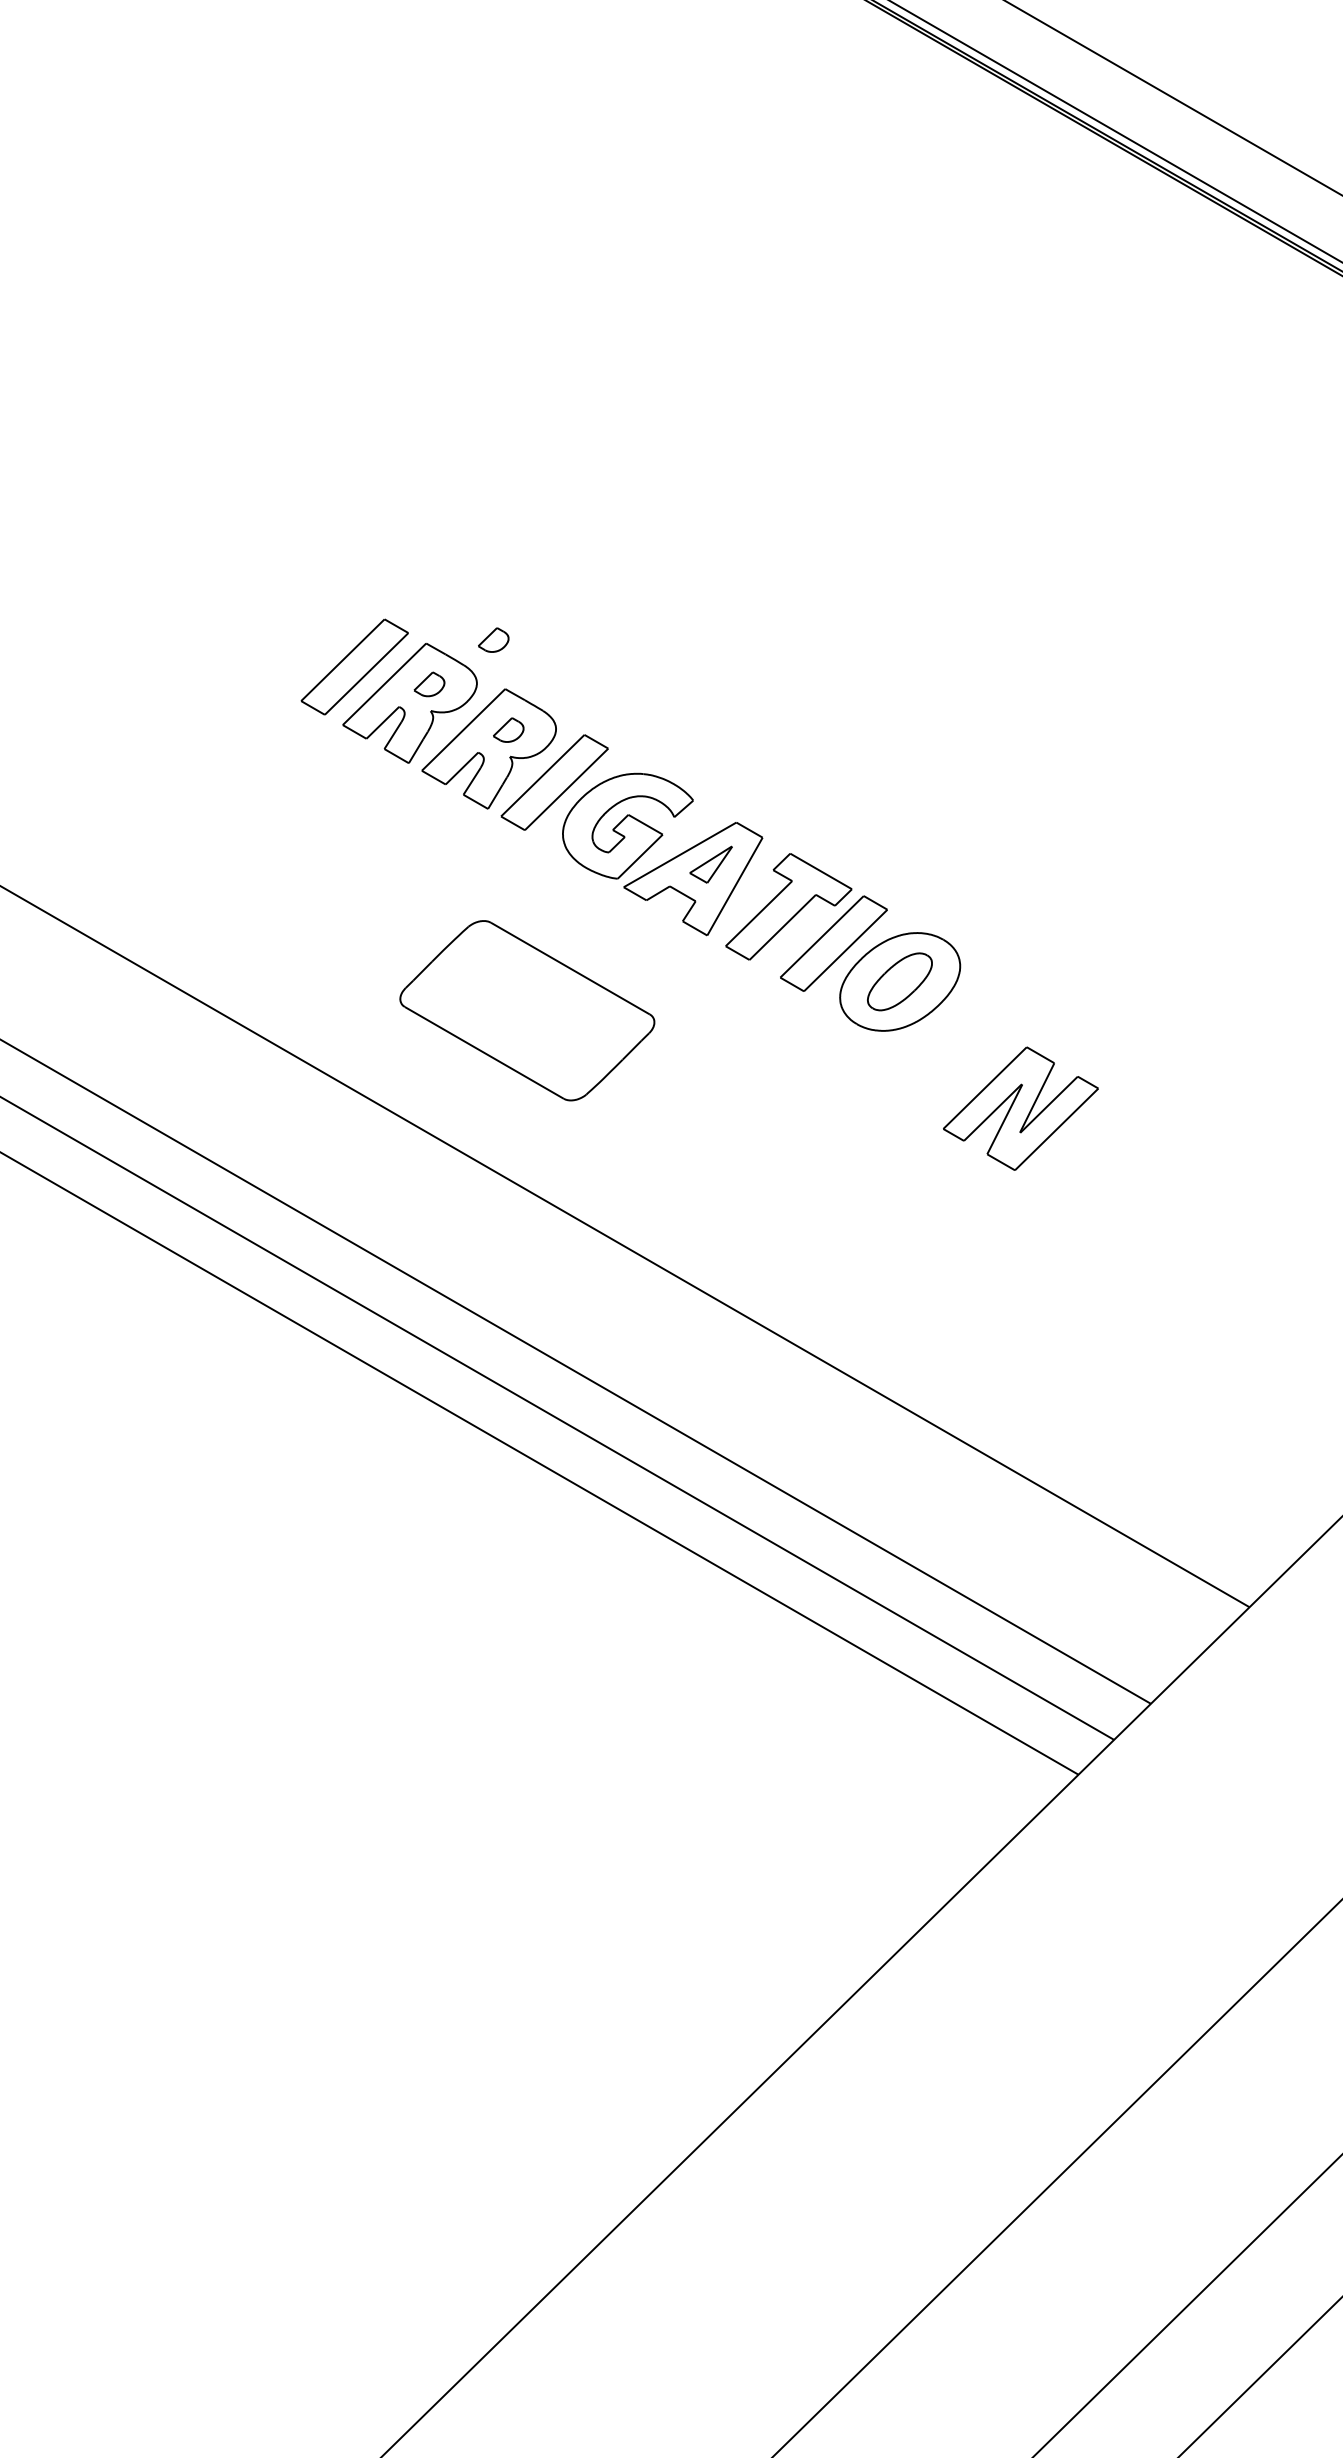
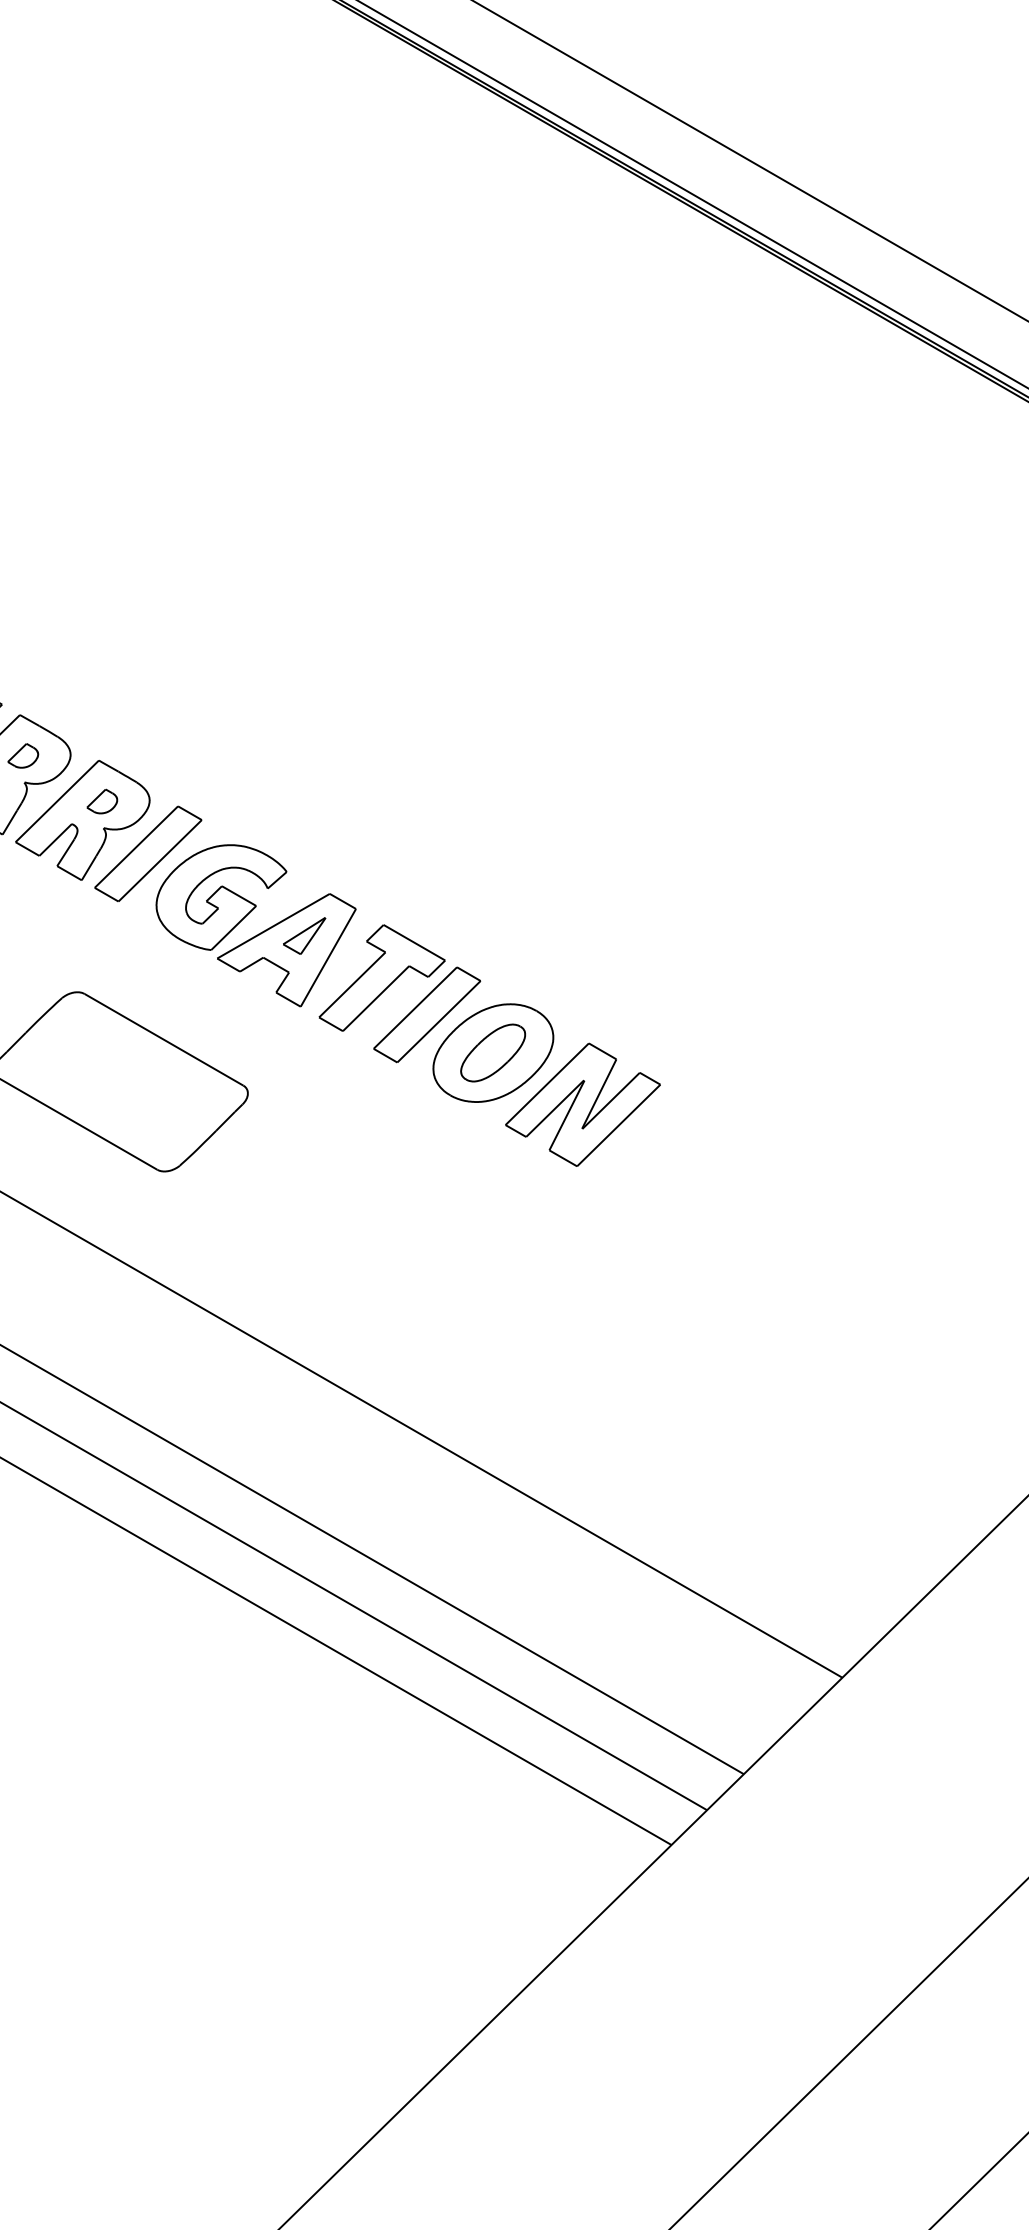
part: (493, 639) -> (87, 711), removed
part: (1020, 1108) -> (582, 1104), moved

